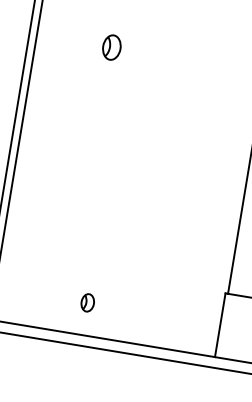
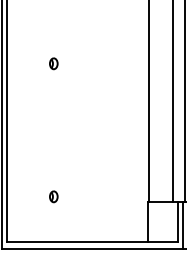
part: (111, 47) -> (53, 63), size x0.71
part: (87, 302) -> (53, 196), moved

